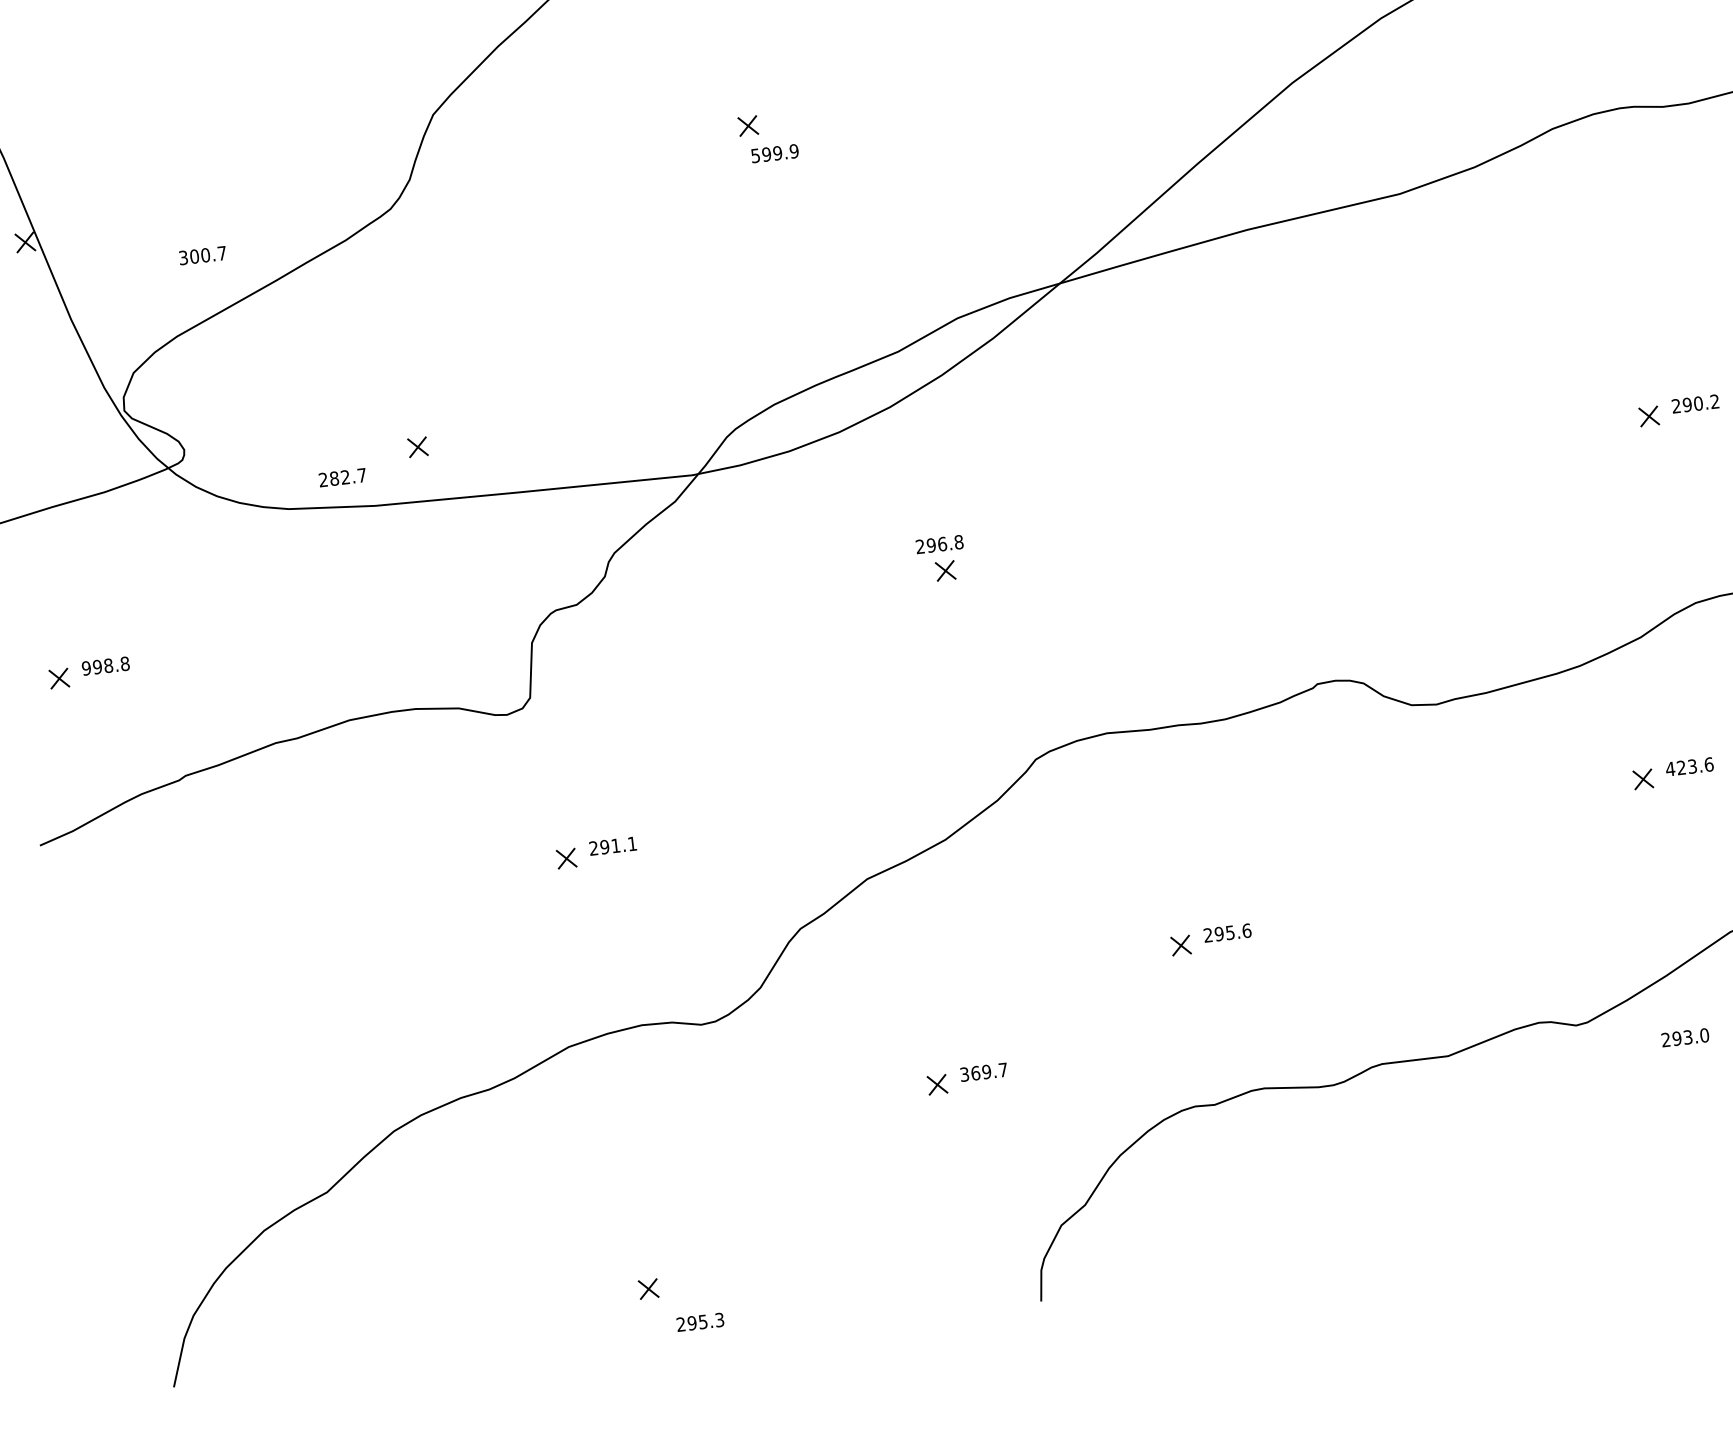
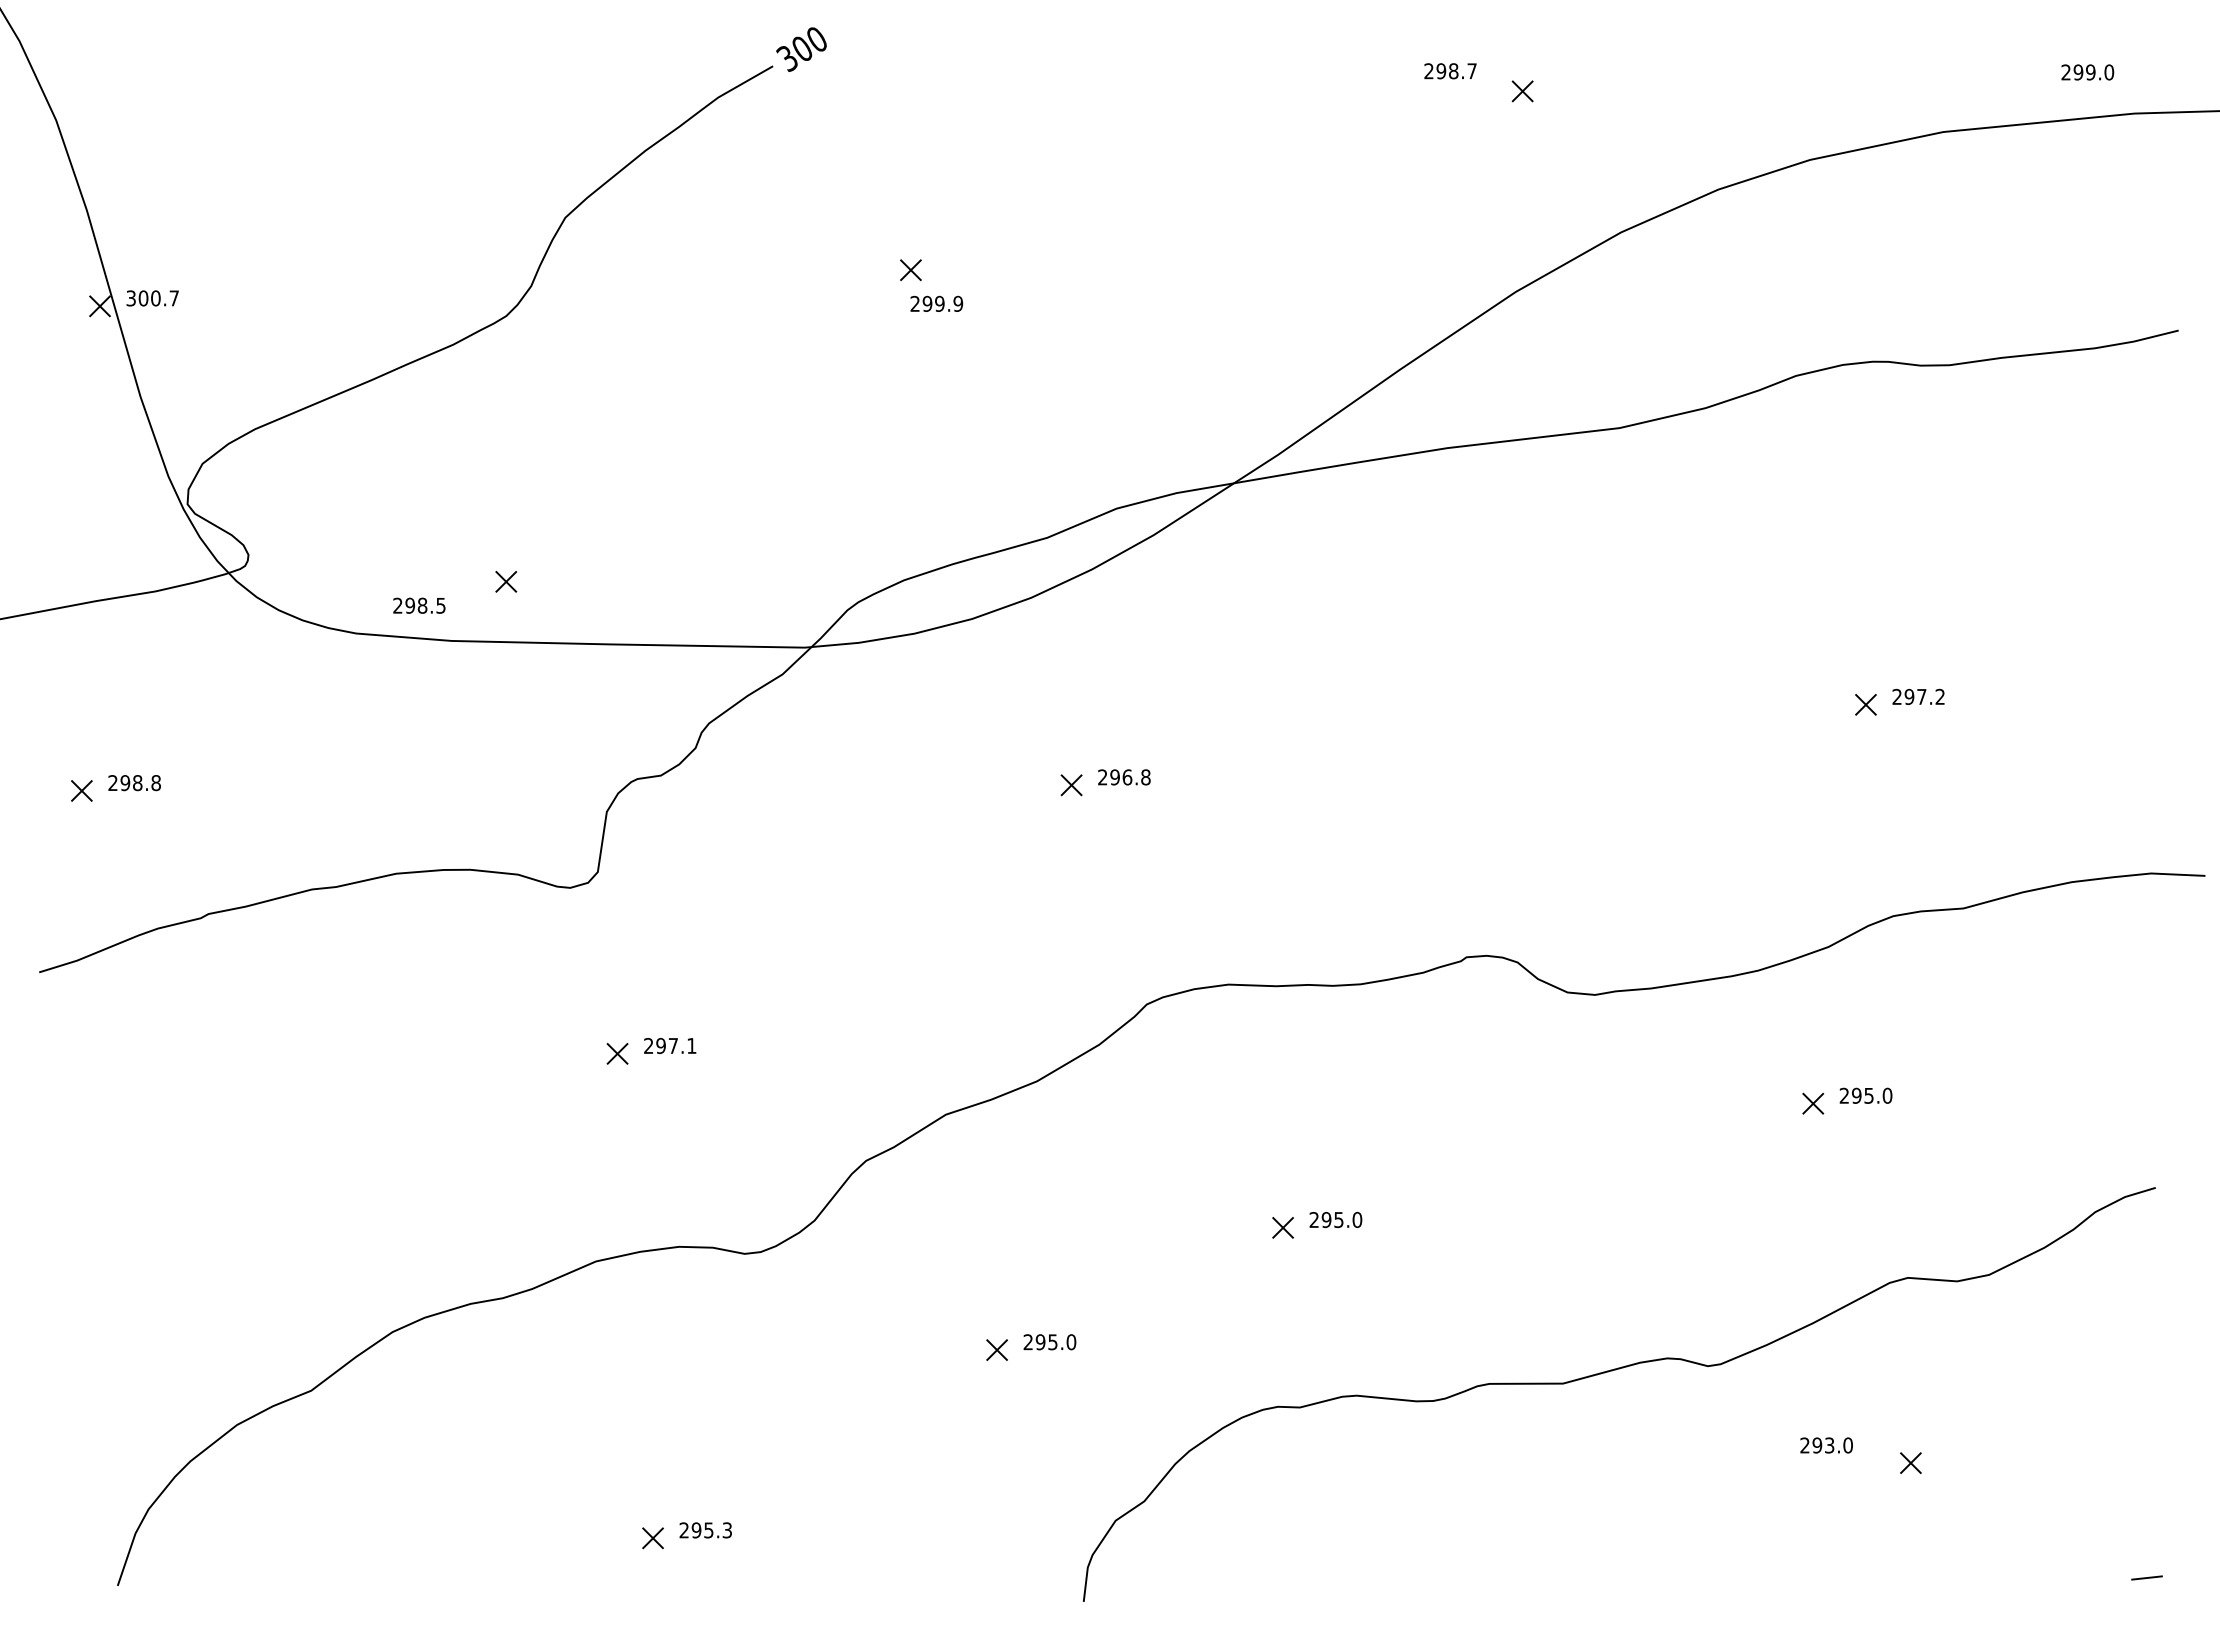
text: (754, 155) -> (914, 303), 599.9 -> 299.9
text: (202, 255) -> (152, 298), moved
text: (1698, 403) -> (1921, 696), 290.2 -> 297.2
text: (348, 476) -> (425, 605), 282.7 -> 298.5
text: (939, 544) -> (1124, 777), moved
text: (86, 668) -> (112, 783), 998.8 -> 298.8
text: (1689, 766) -> (1865, 1095), 423.6 -> 295.0
text: (615, 845) -> (672, 1045), 291.1 -> 297.1
text: (1246, 930) -> (1357, 1219), 295.6 -> 295.0
text: (1685, 1037) -> (1826, 1445), moved
text: (983, 1072) -> (1049, 1342), 369.7 -> 295.0
text: (700, 1322) -> (705, 1530), moved

